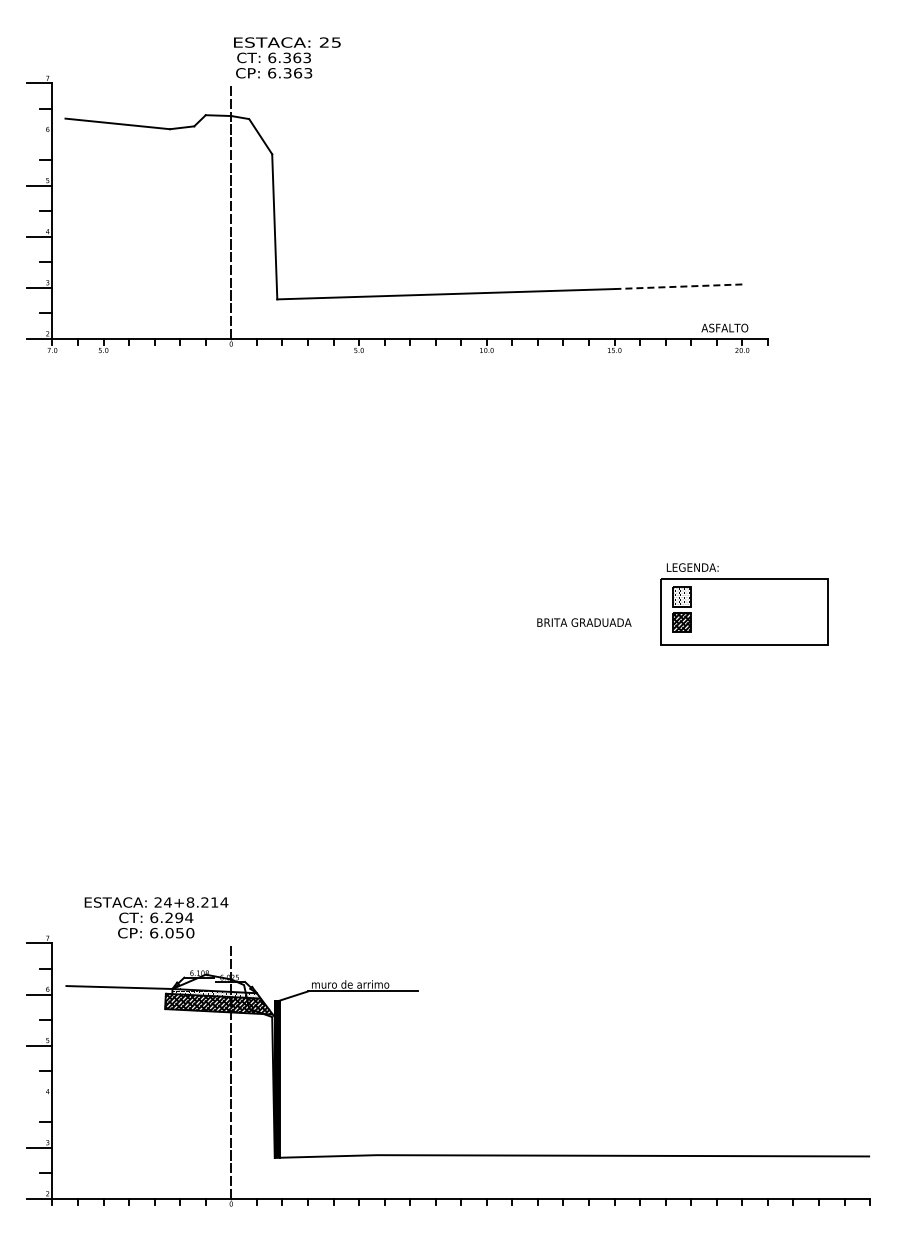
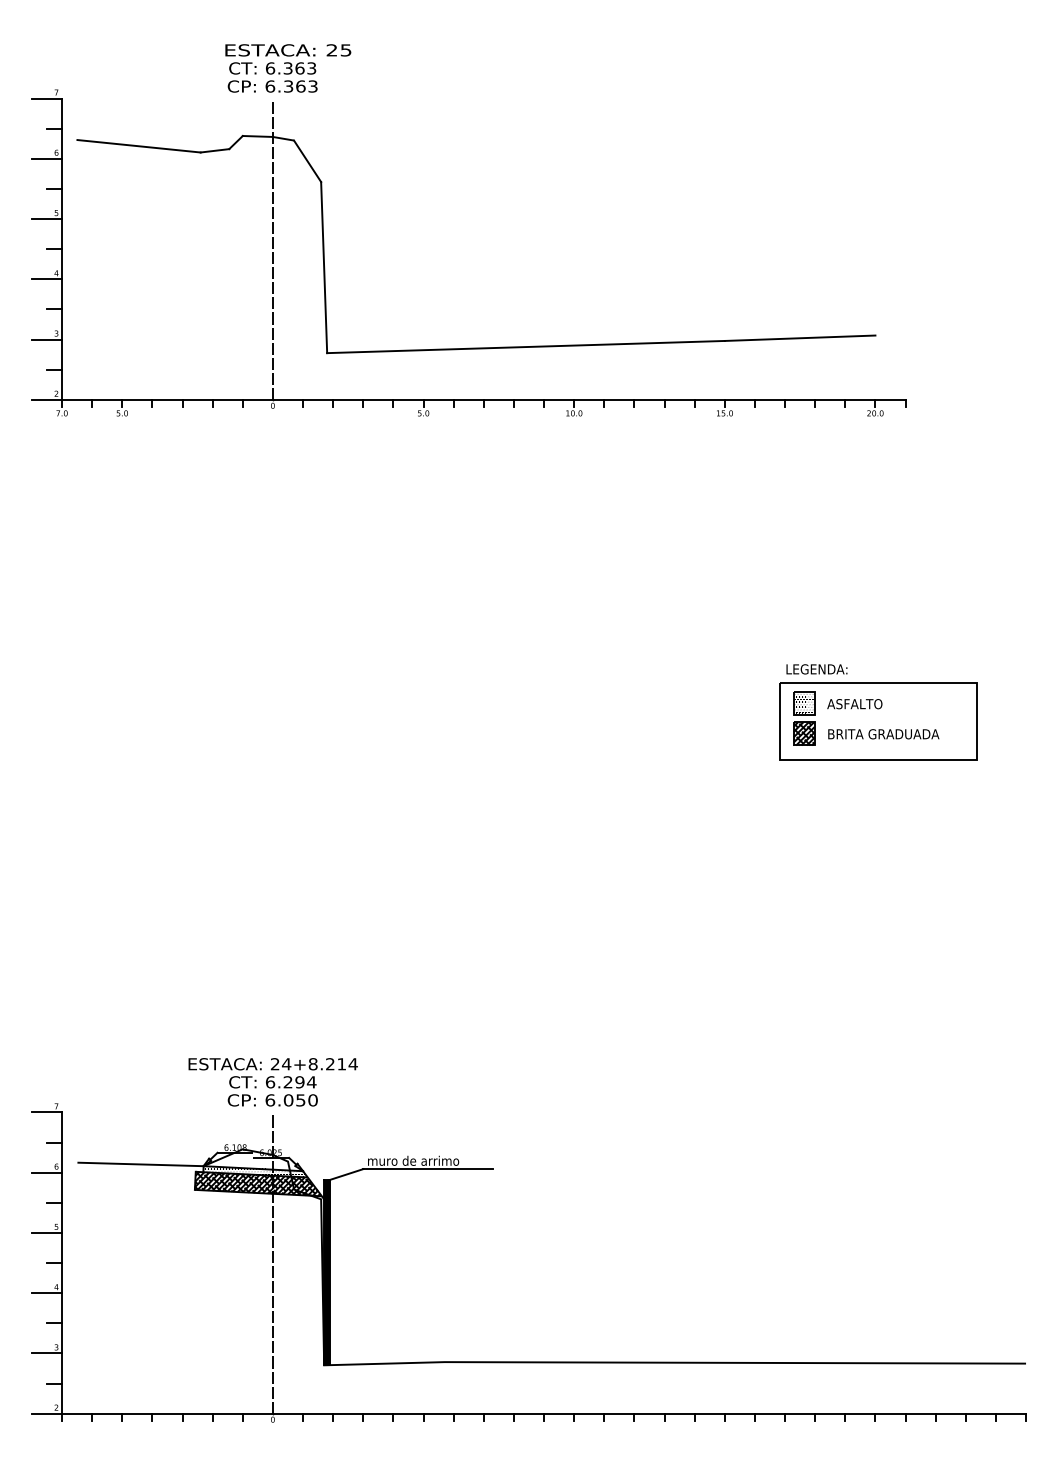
text: (287, 57) -> (288, 67), moved
line: (39, 134) -> (46, 158), added
line: (678, 286) -> (800, 337), dashed -> solid
text: (724, 327) -> (854, 703), moved
text: (584, 622) -> (883, 734), moved
text: (156, 917) -> (273, 1081), moved
line: (39, 1096) -> (46, 1292), added

